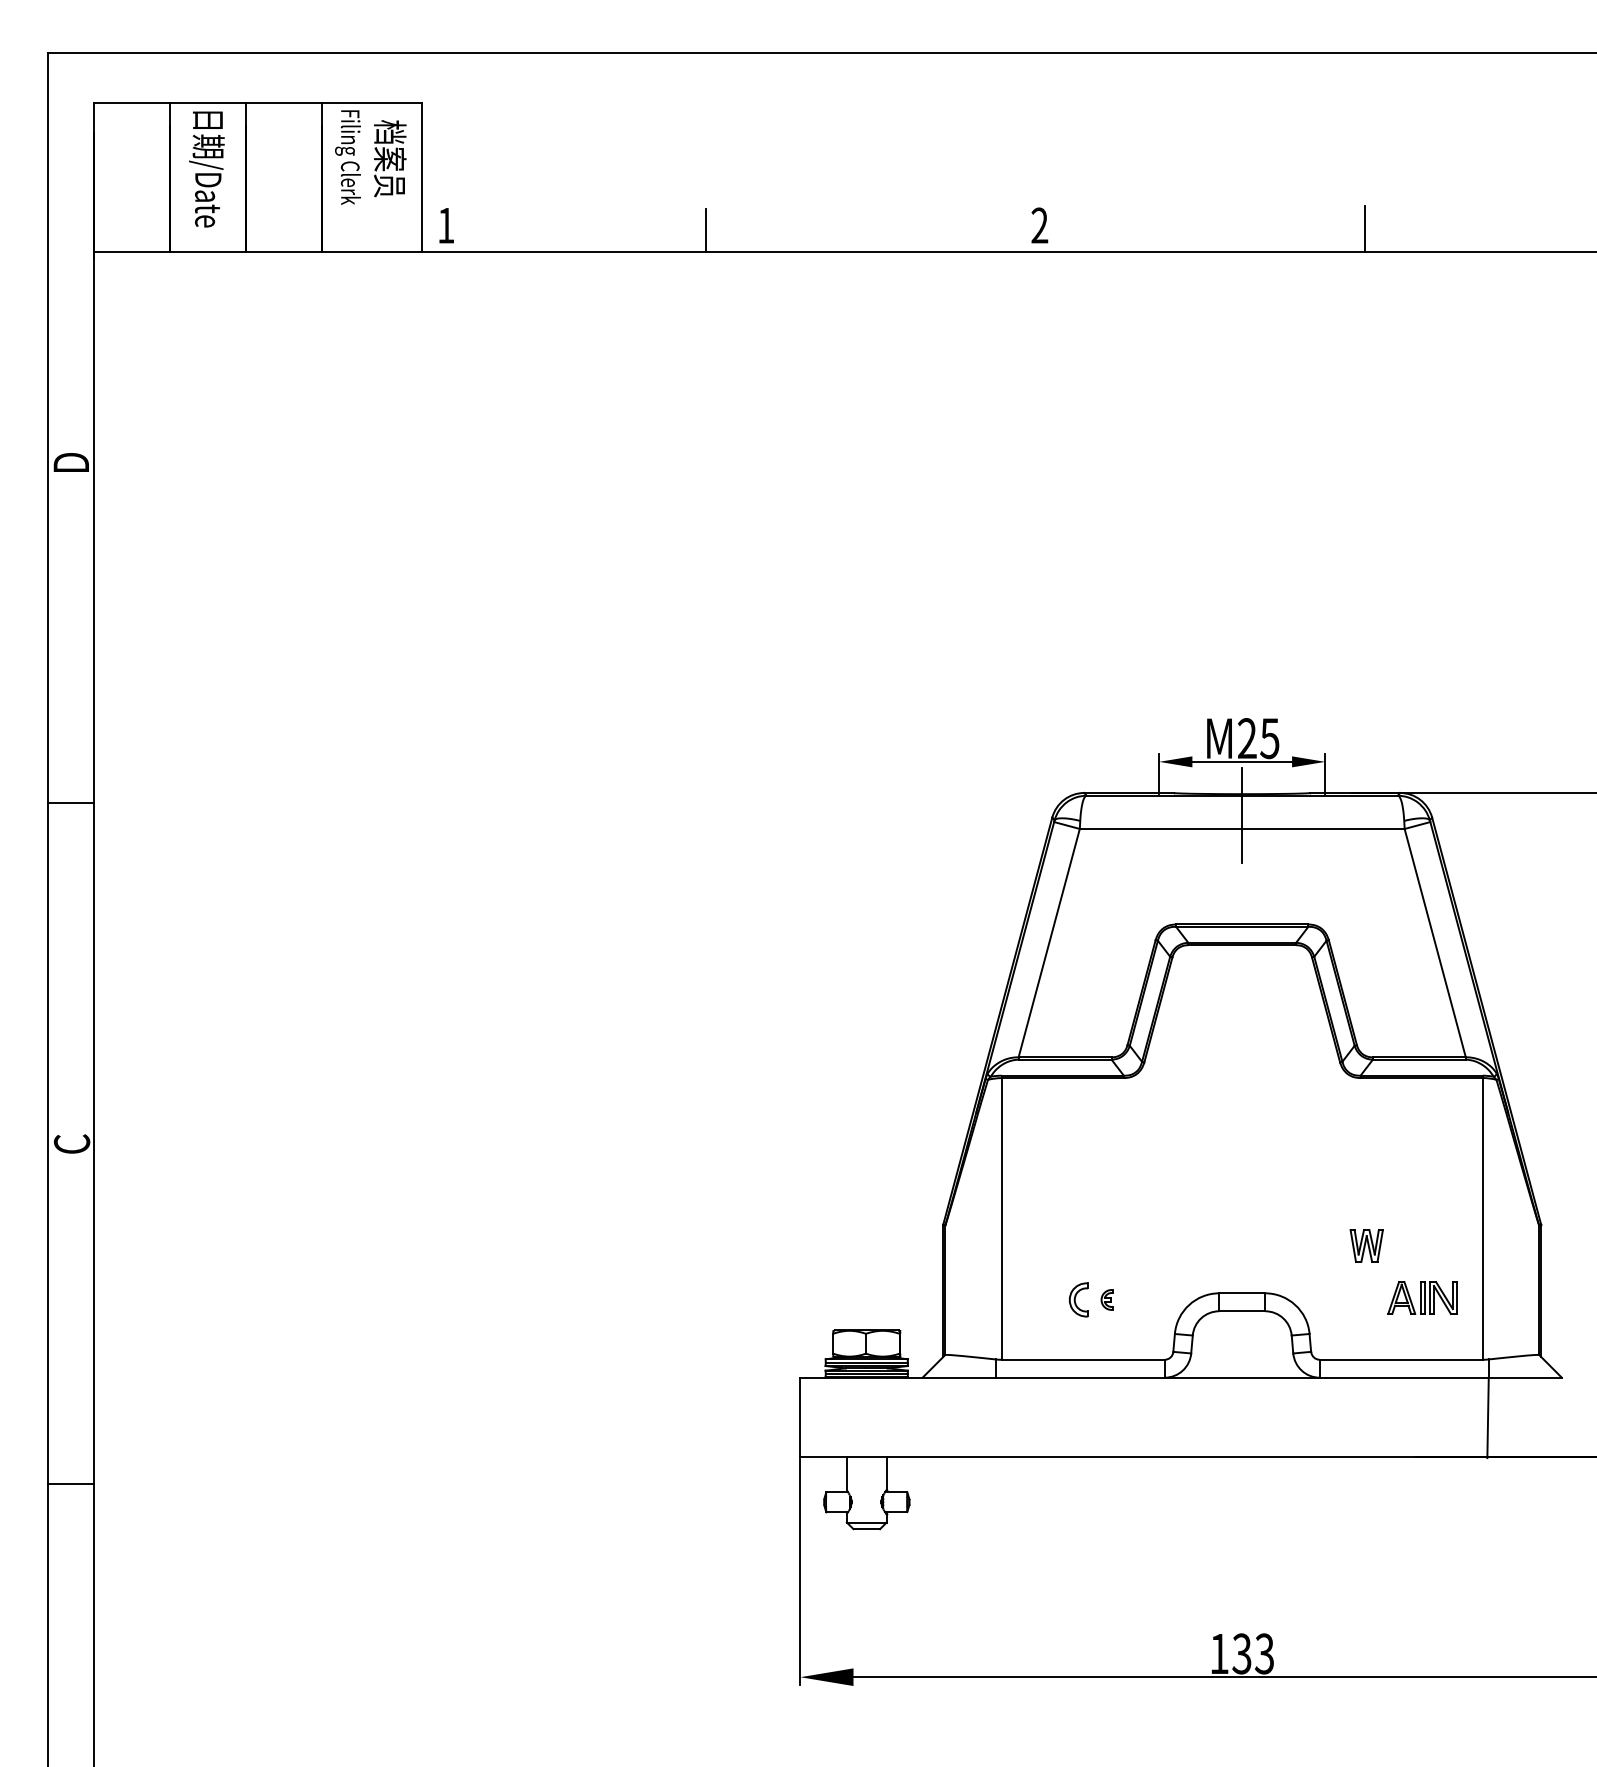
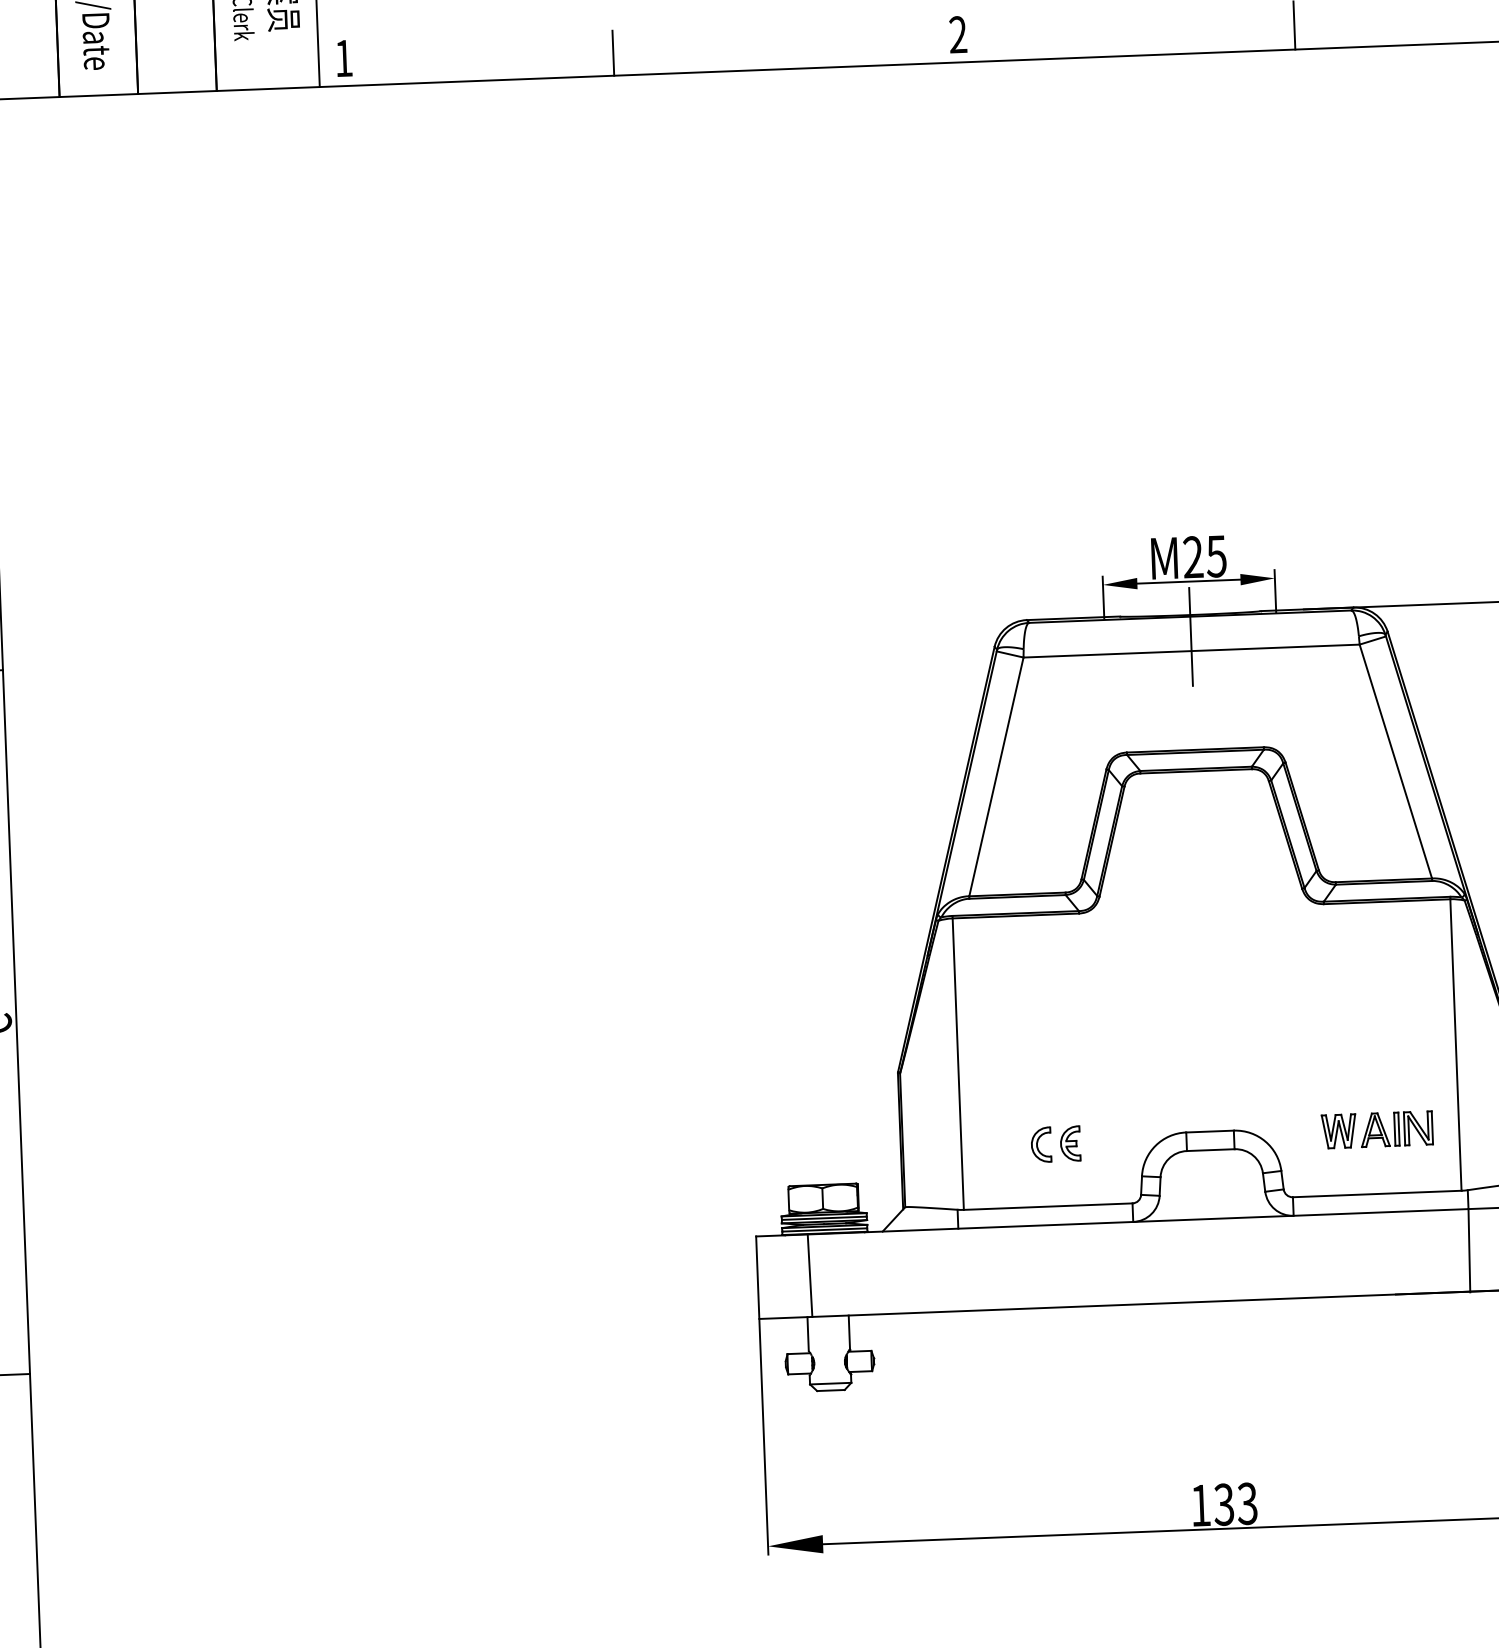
part: (1366, 1245) -> (1338, 1130), moved
part: (1106, 1299) -> (1069, 1143), size x1.67
line: (850, 1417) -> (809, 1275), added

